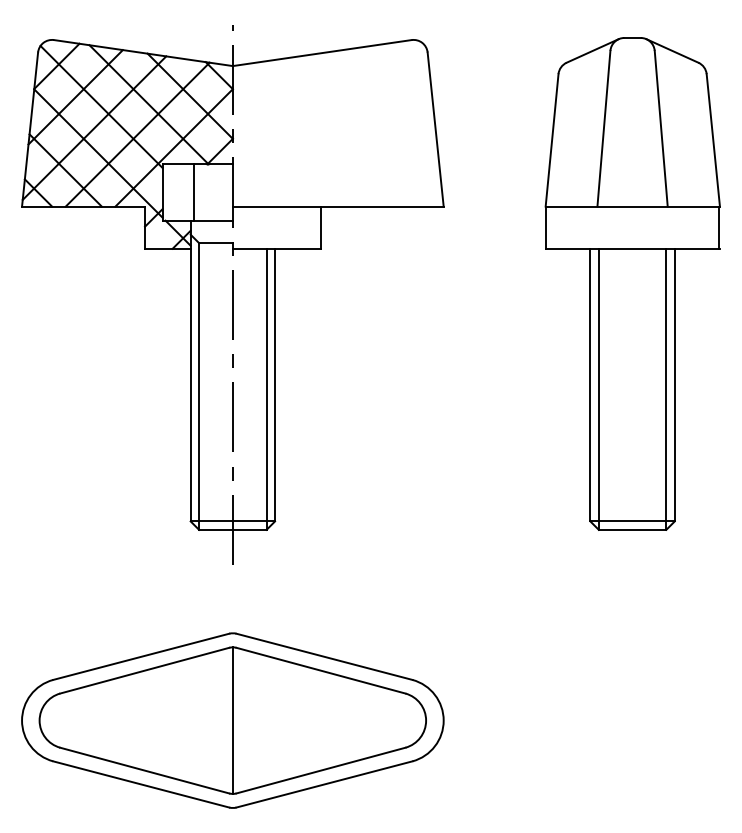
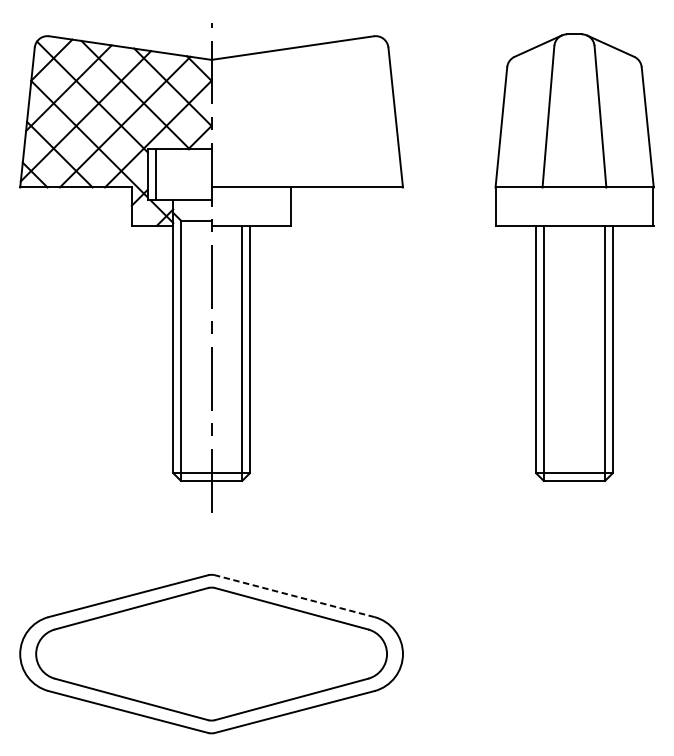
line: (194, 192) -> (155, 174), moved
line: (324, 656) -> (294, 595), solid -> dashed
line: (232, 720) -> (211, 653), removed

